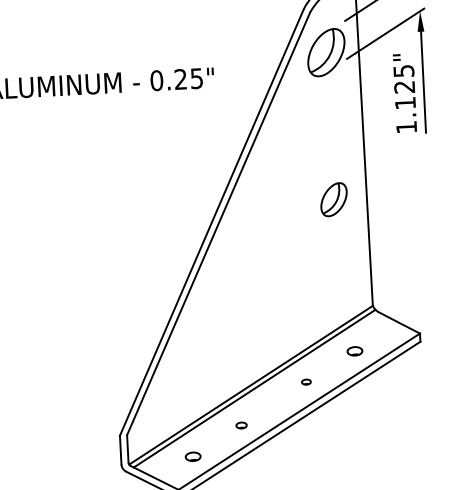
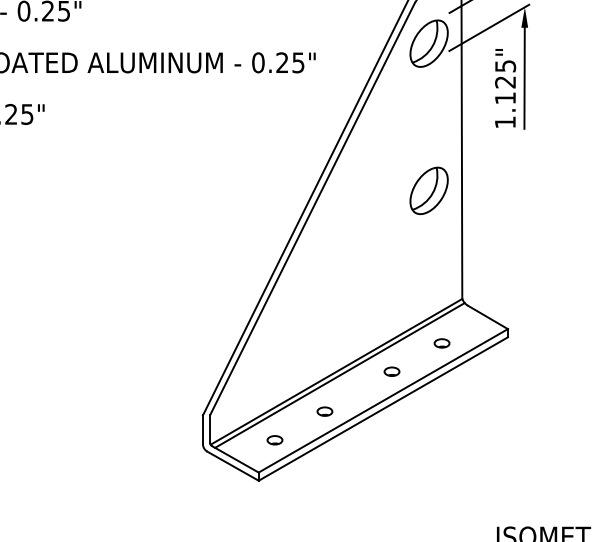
part: (333, 199) -> (428, 190), size x1.43
part: (305, 382) -> (391, 371), size x1.67
part: (241, 425) -> (324, 411), size x1.43

